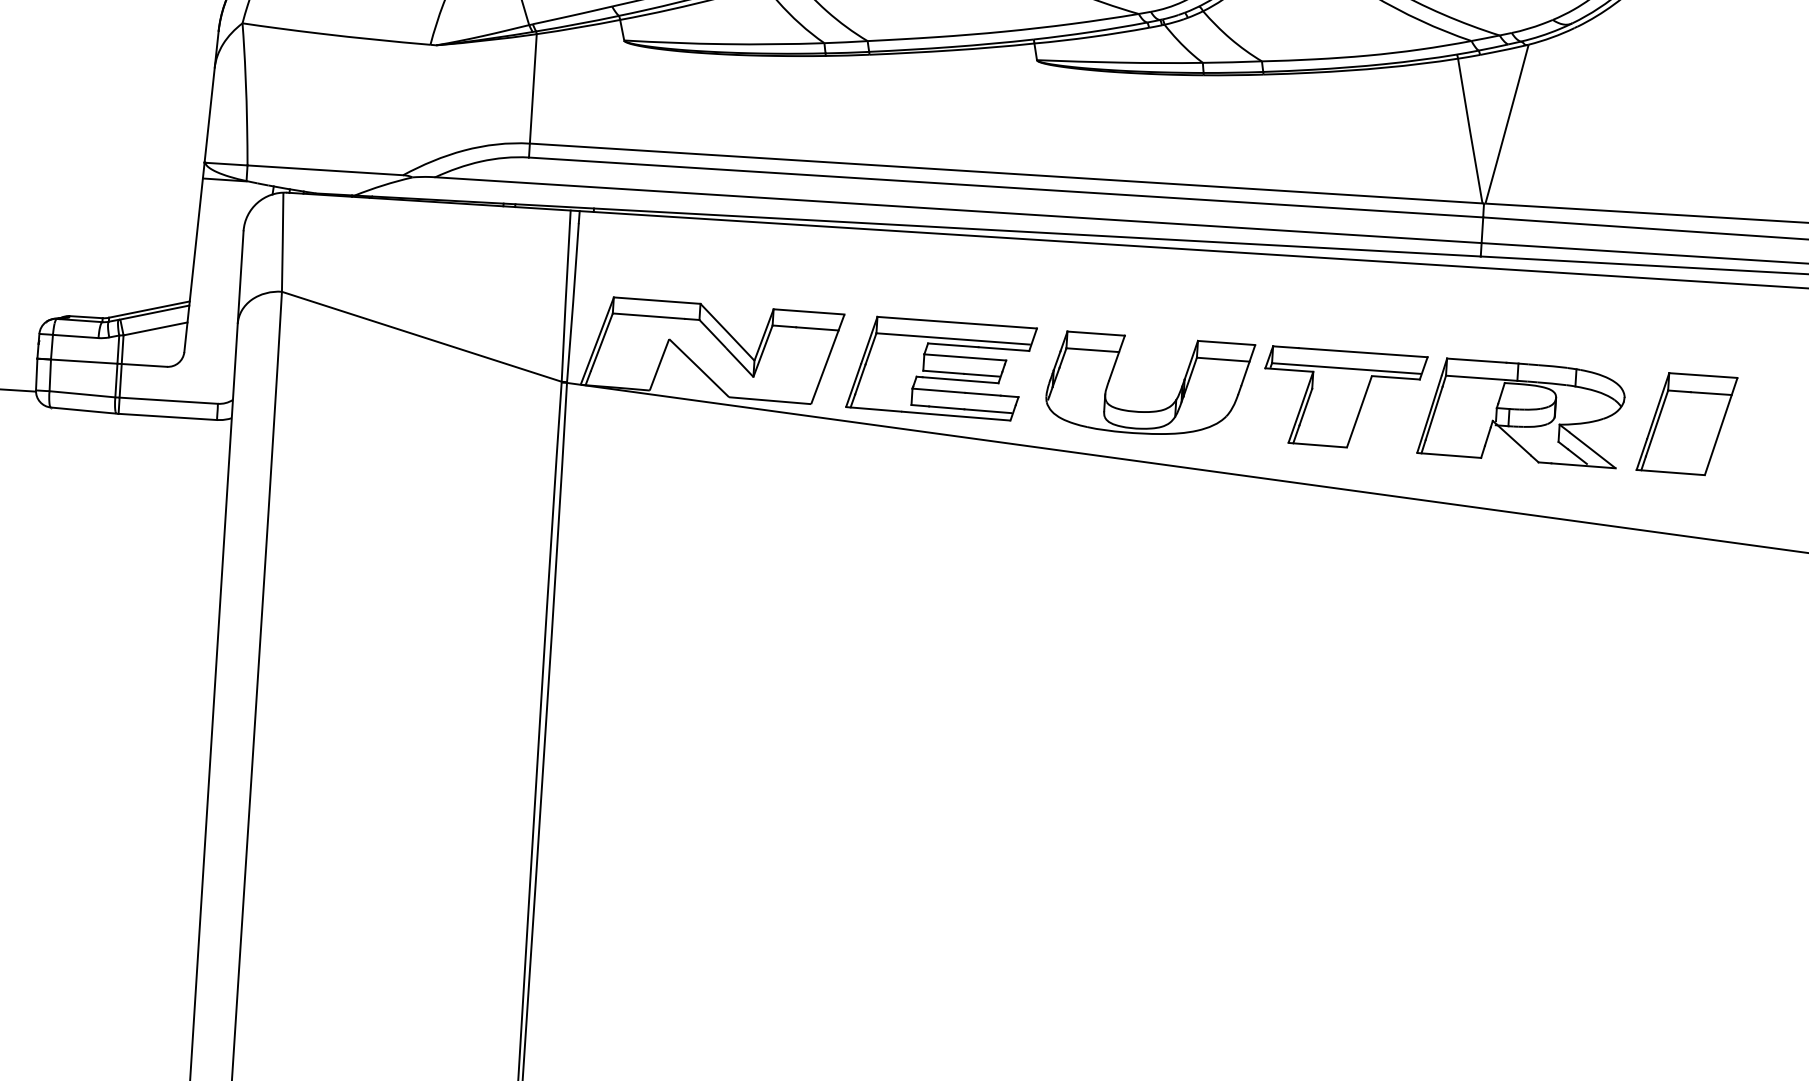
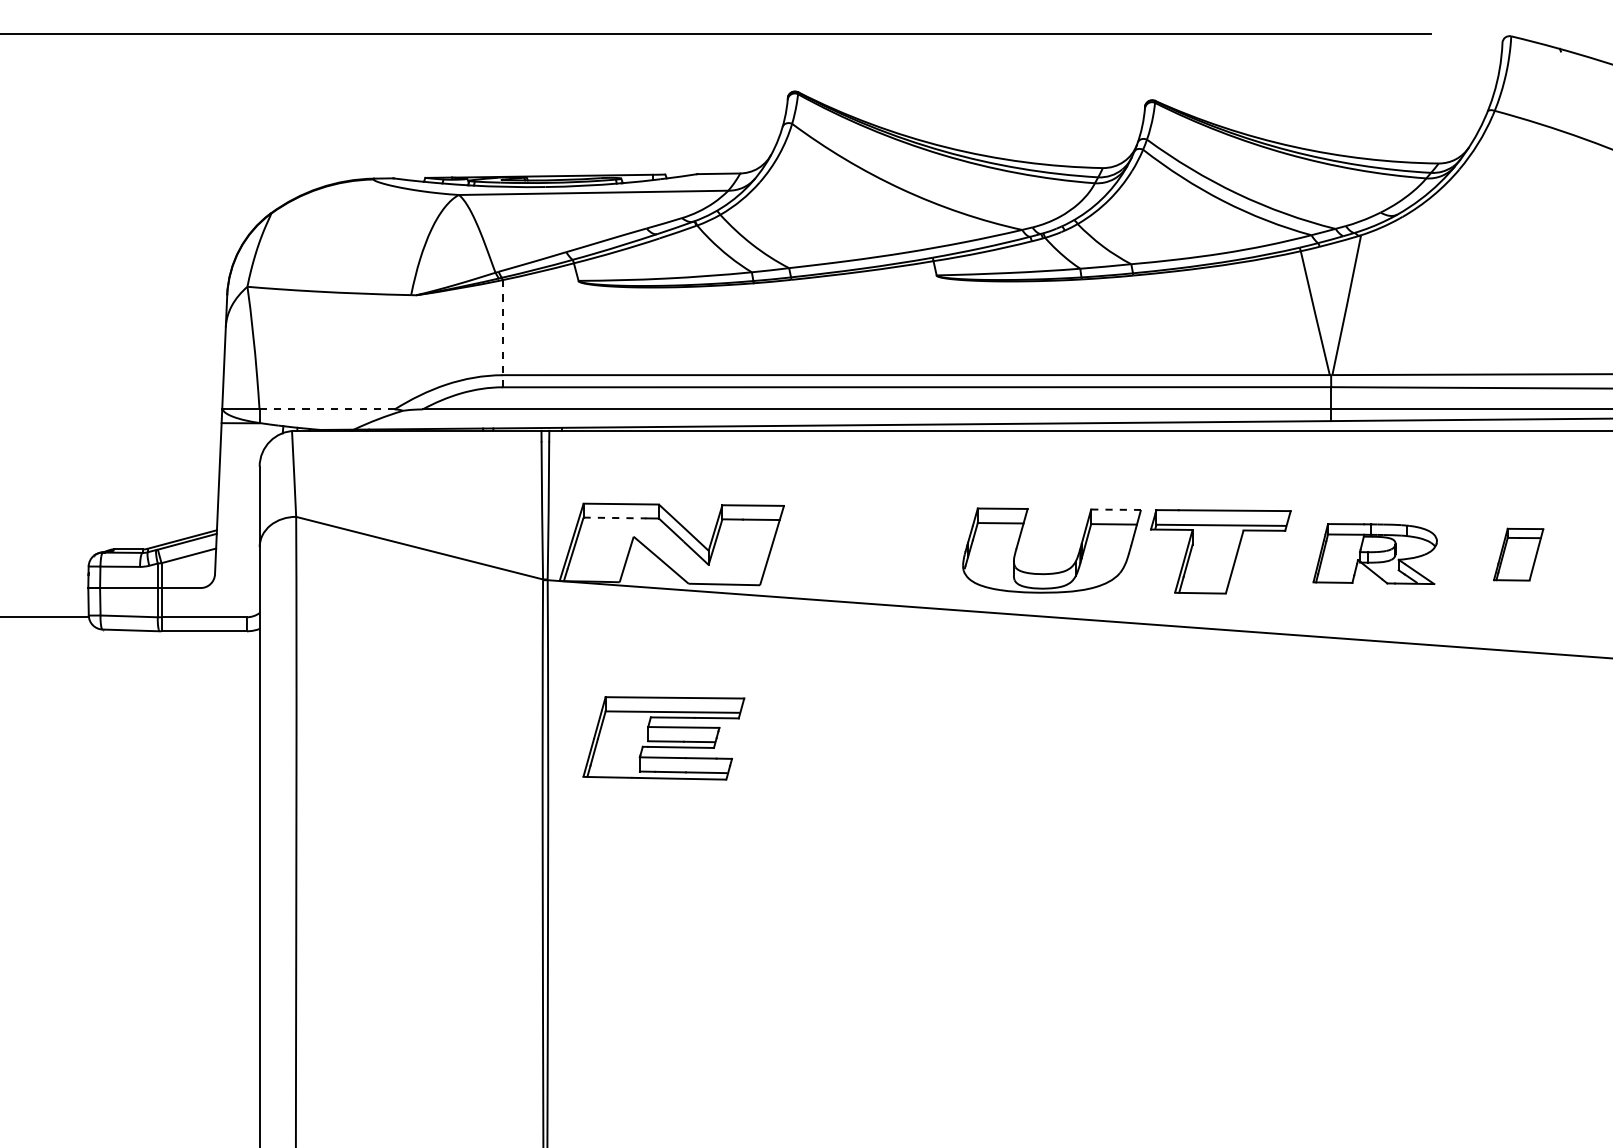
line: (532, 95) -> (502, 333), solid -> dashed
line: (325, 170) -> (327, 409), solid -> dashed
line: (649, 316) -> (615, 518), solid -> dashed
line: (1227, 342) -> (1116, 509), solid -> dashed
part: (941, 368) -> (663, 738), moved
part: (1522, 412) -> (1375, 553), size x0.7
part: (1686, 423) -> (1518, 554), size x0.6

